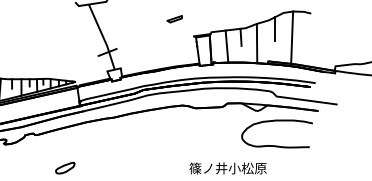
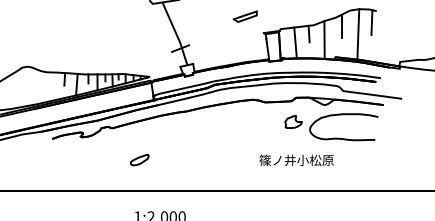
part: (174, 19) -> (244, 16), size x1.67
line: (305, 25) -> (371, 22), added
part: (224, 128) -> (293, 121), added

